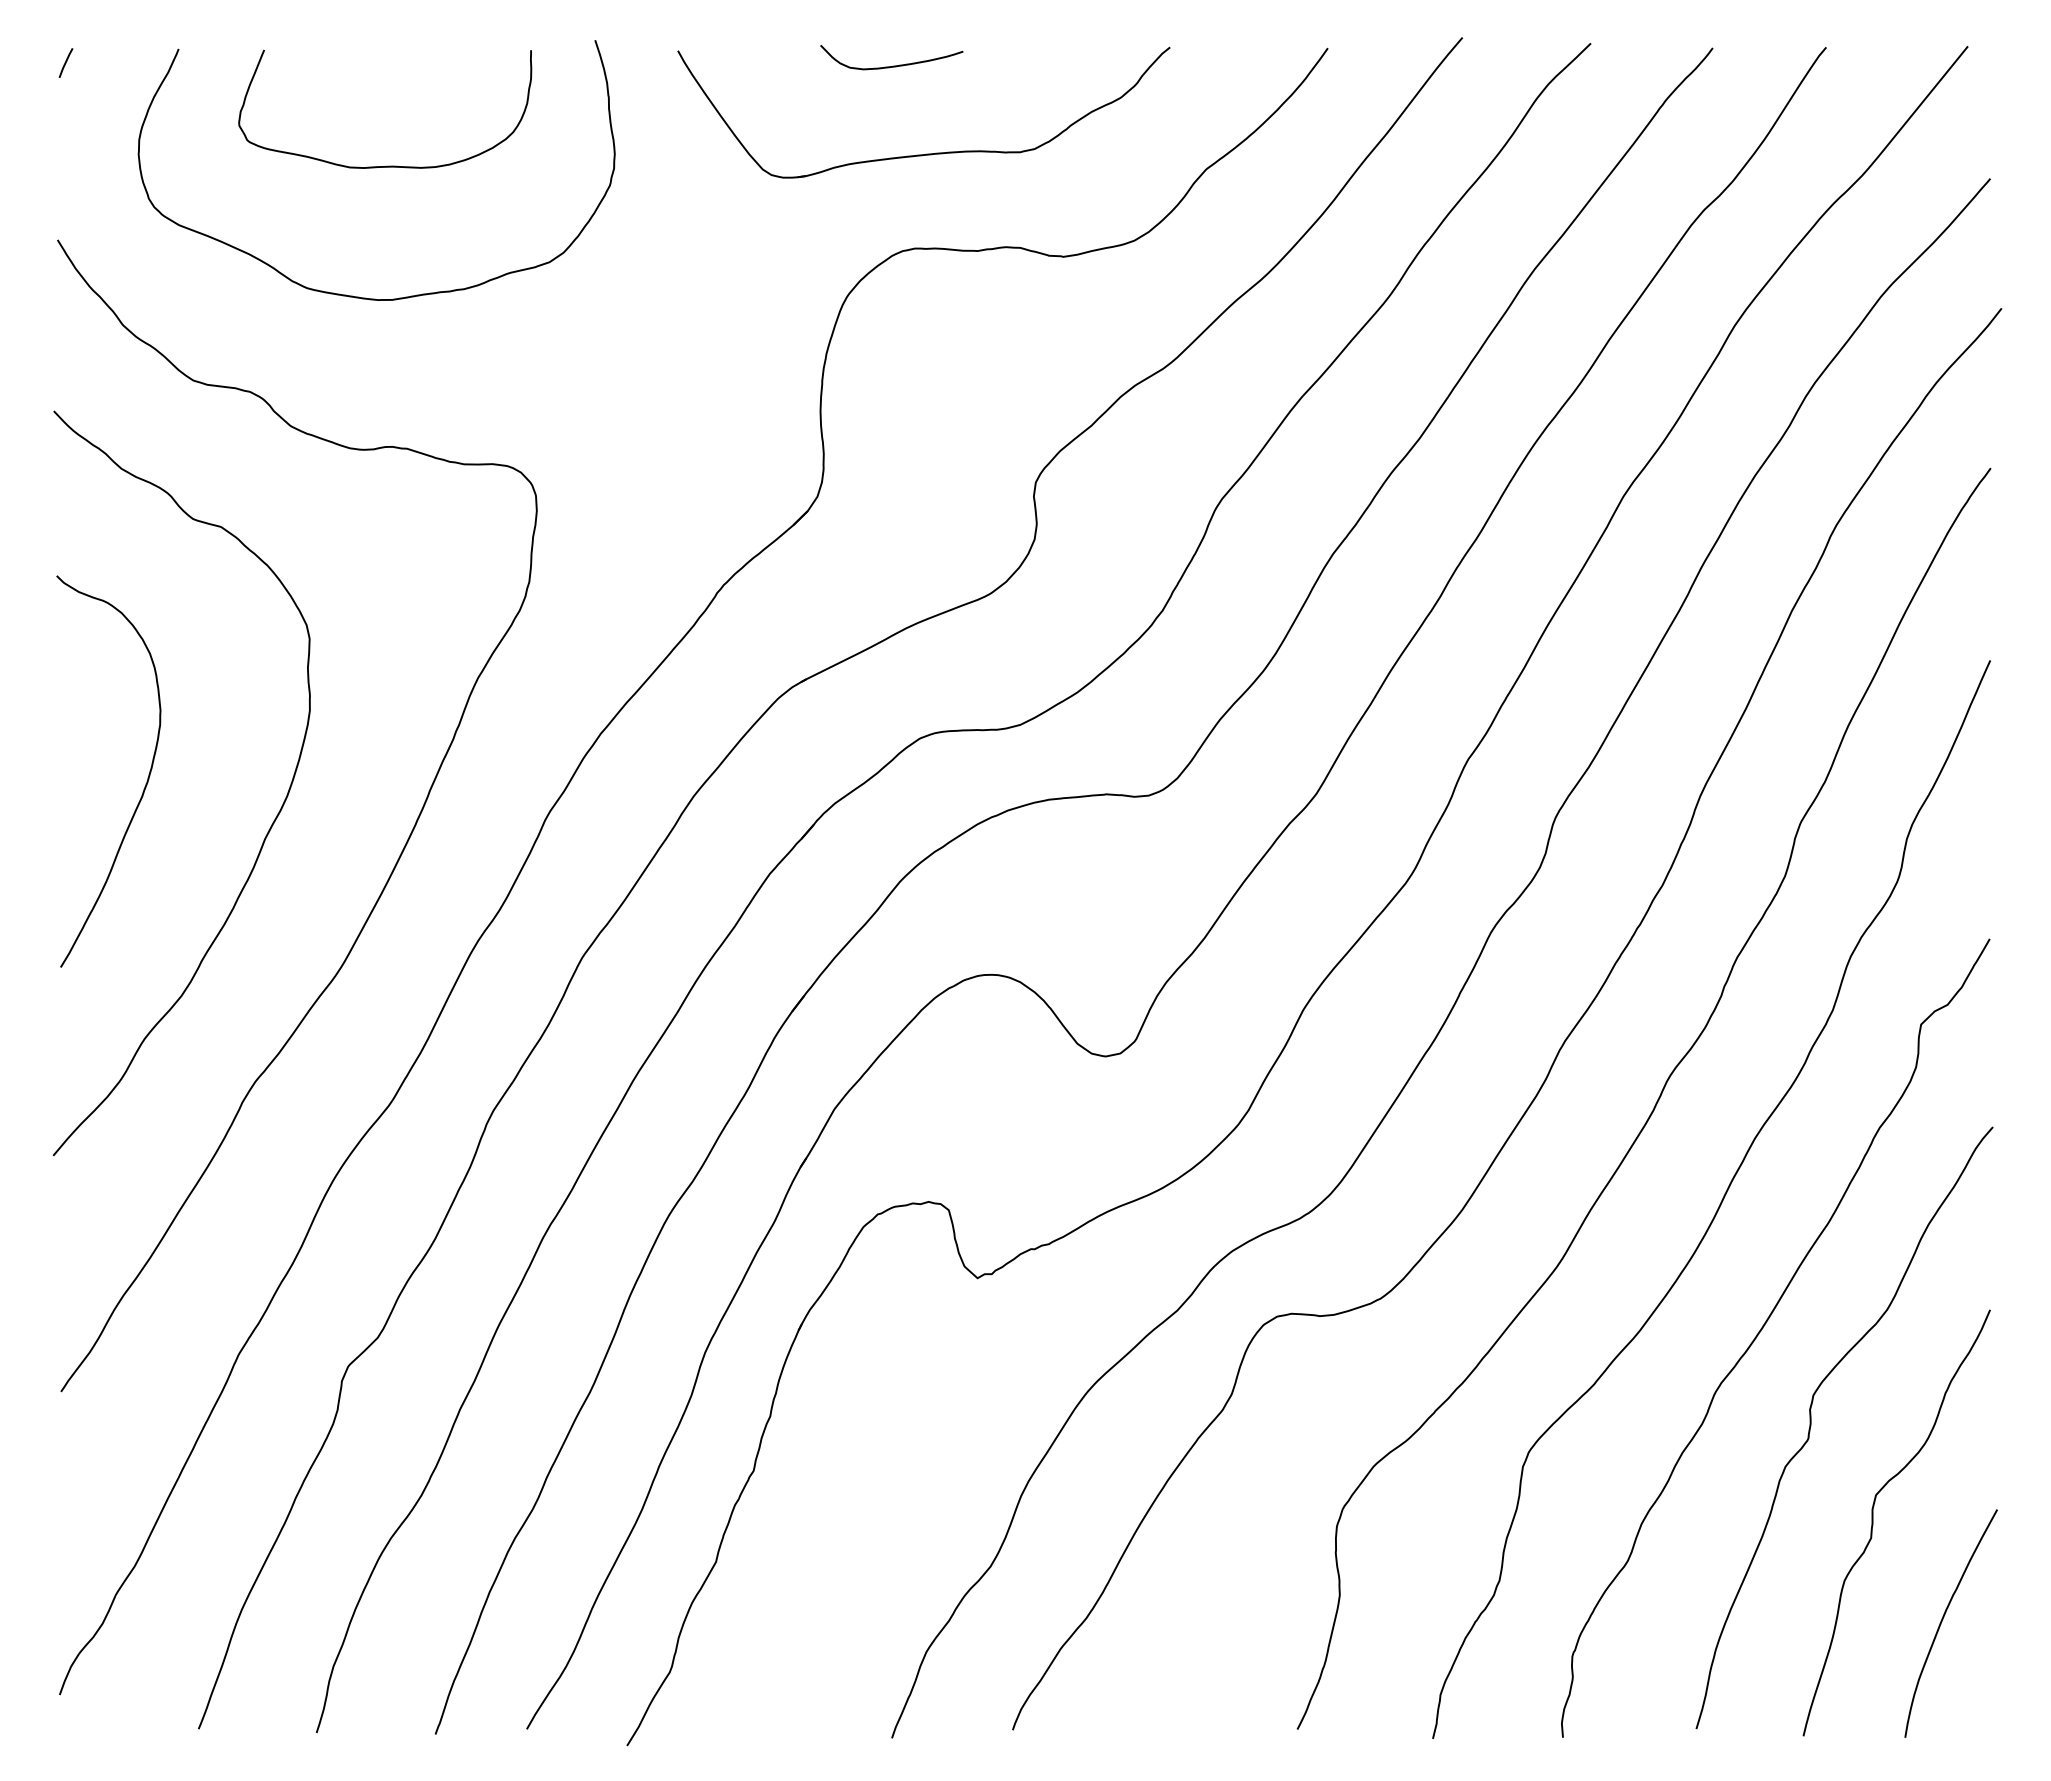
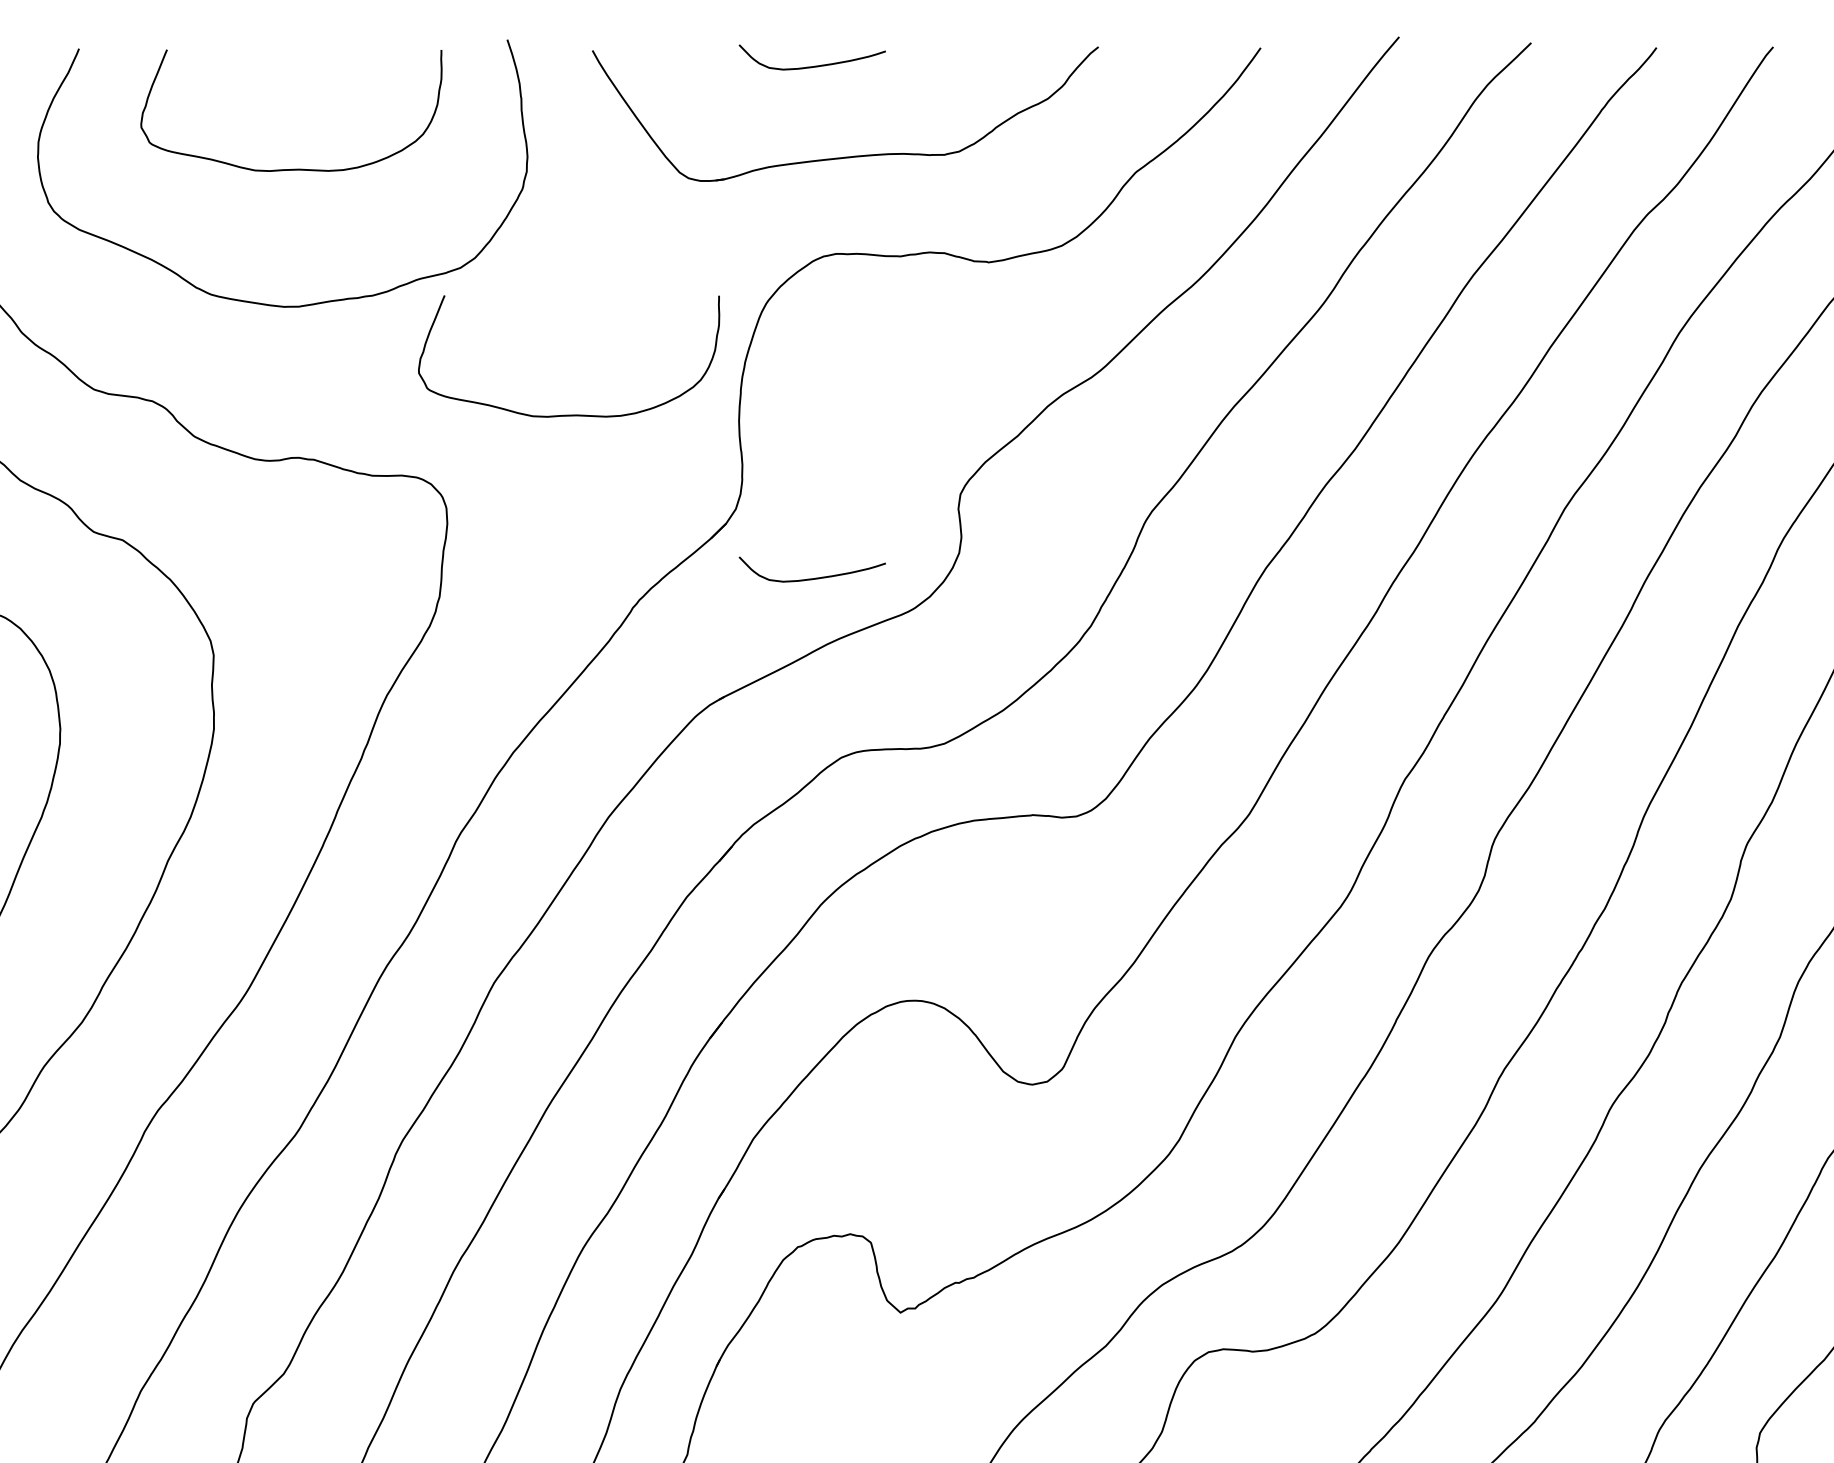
curve: (656, 404) -> (570, 414), added
curve: (892, 563) -> (813, 577), added

